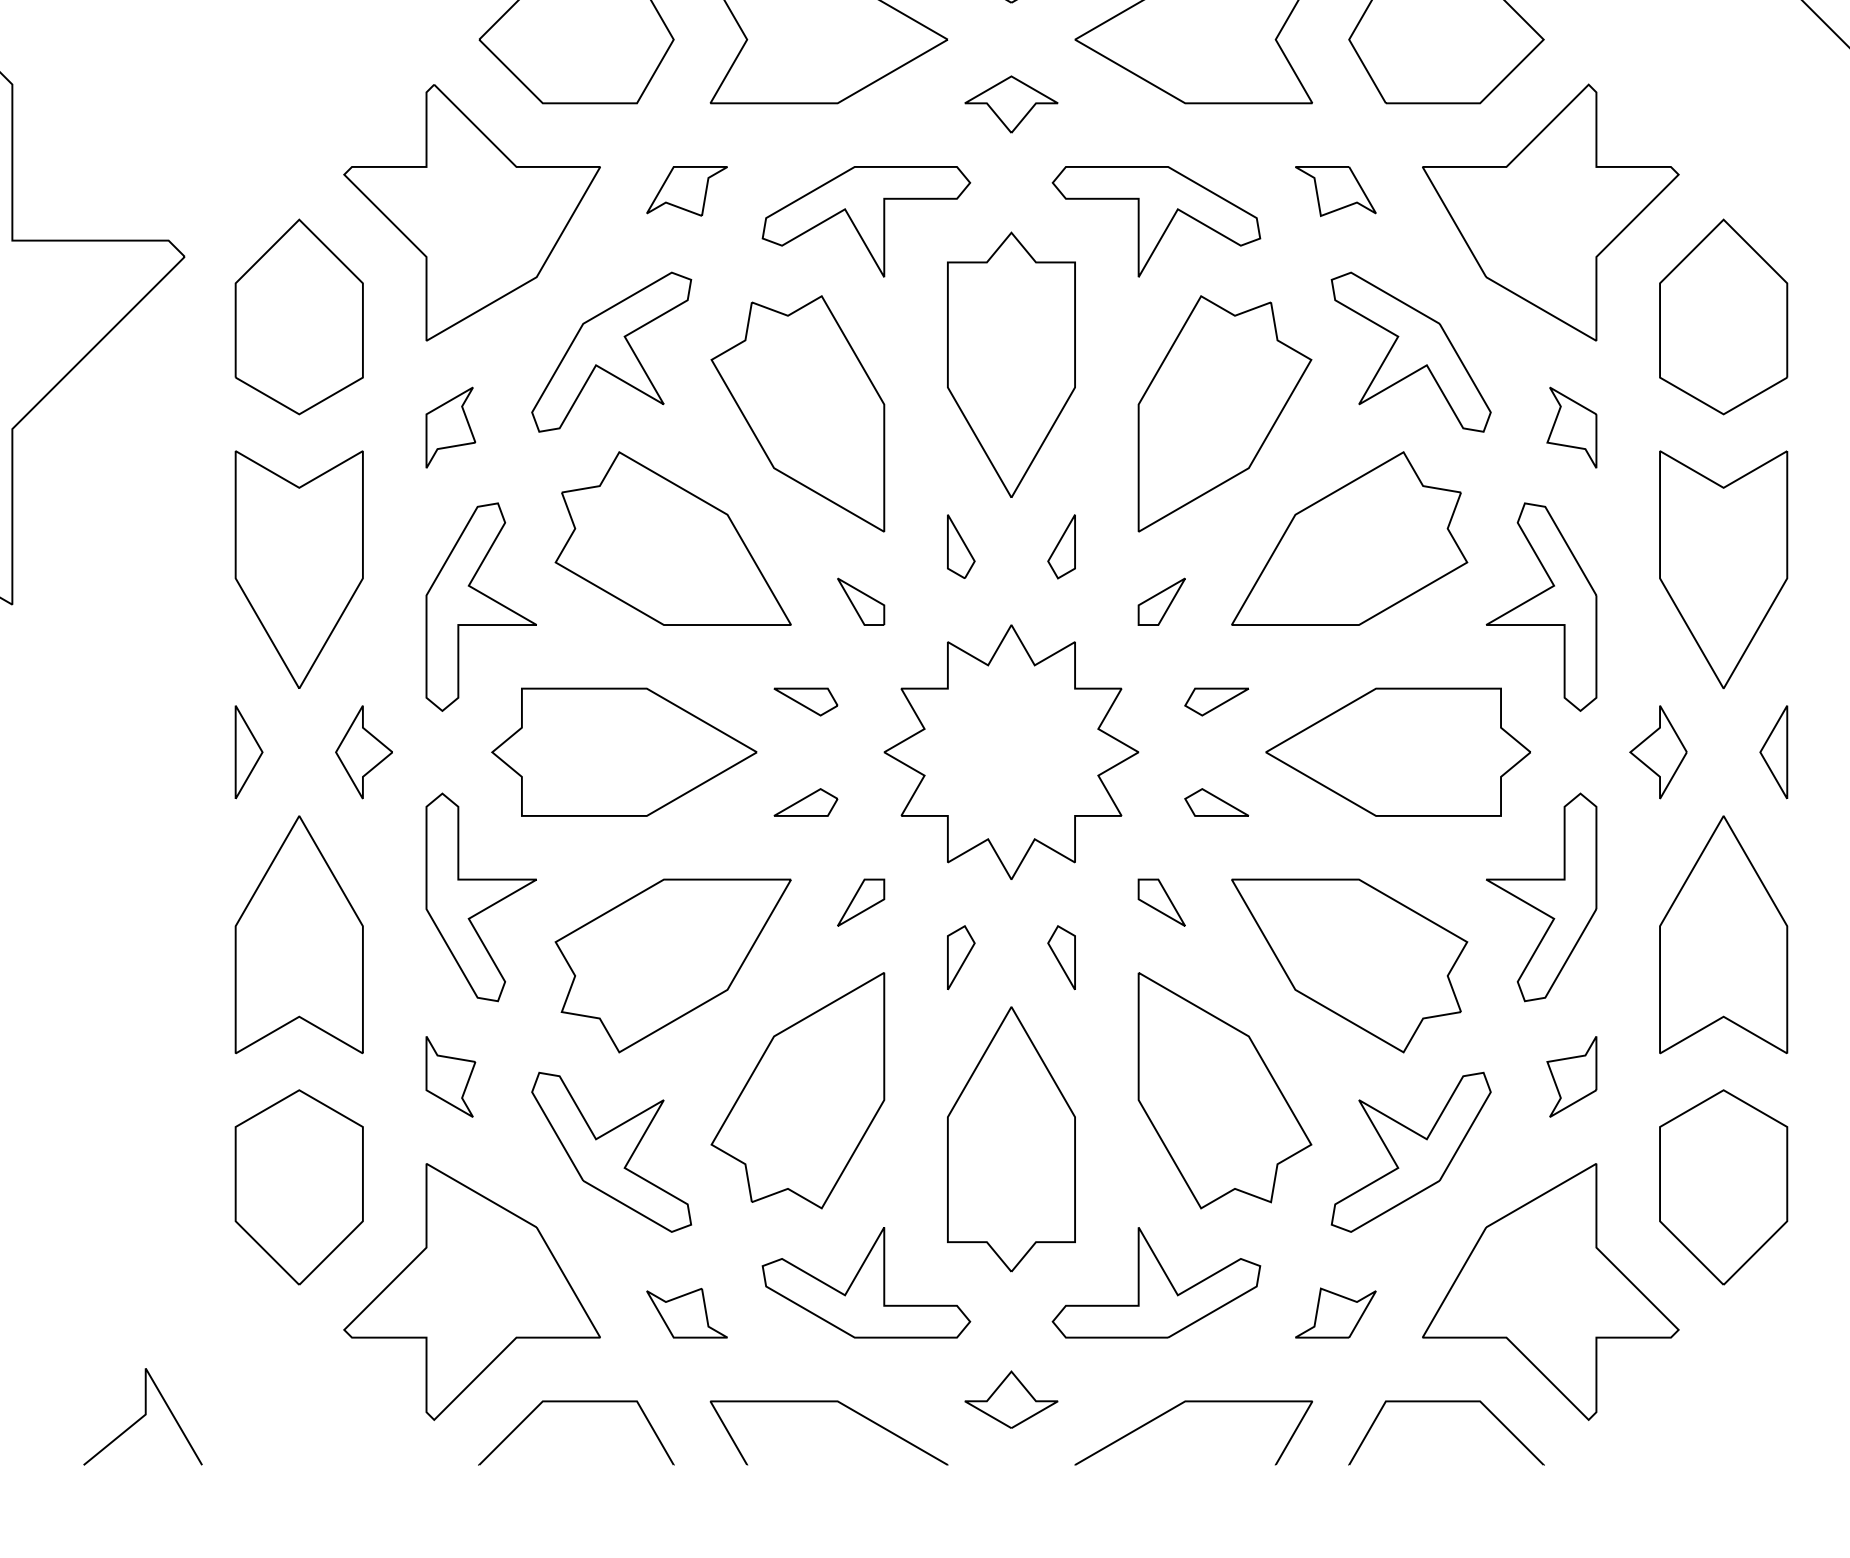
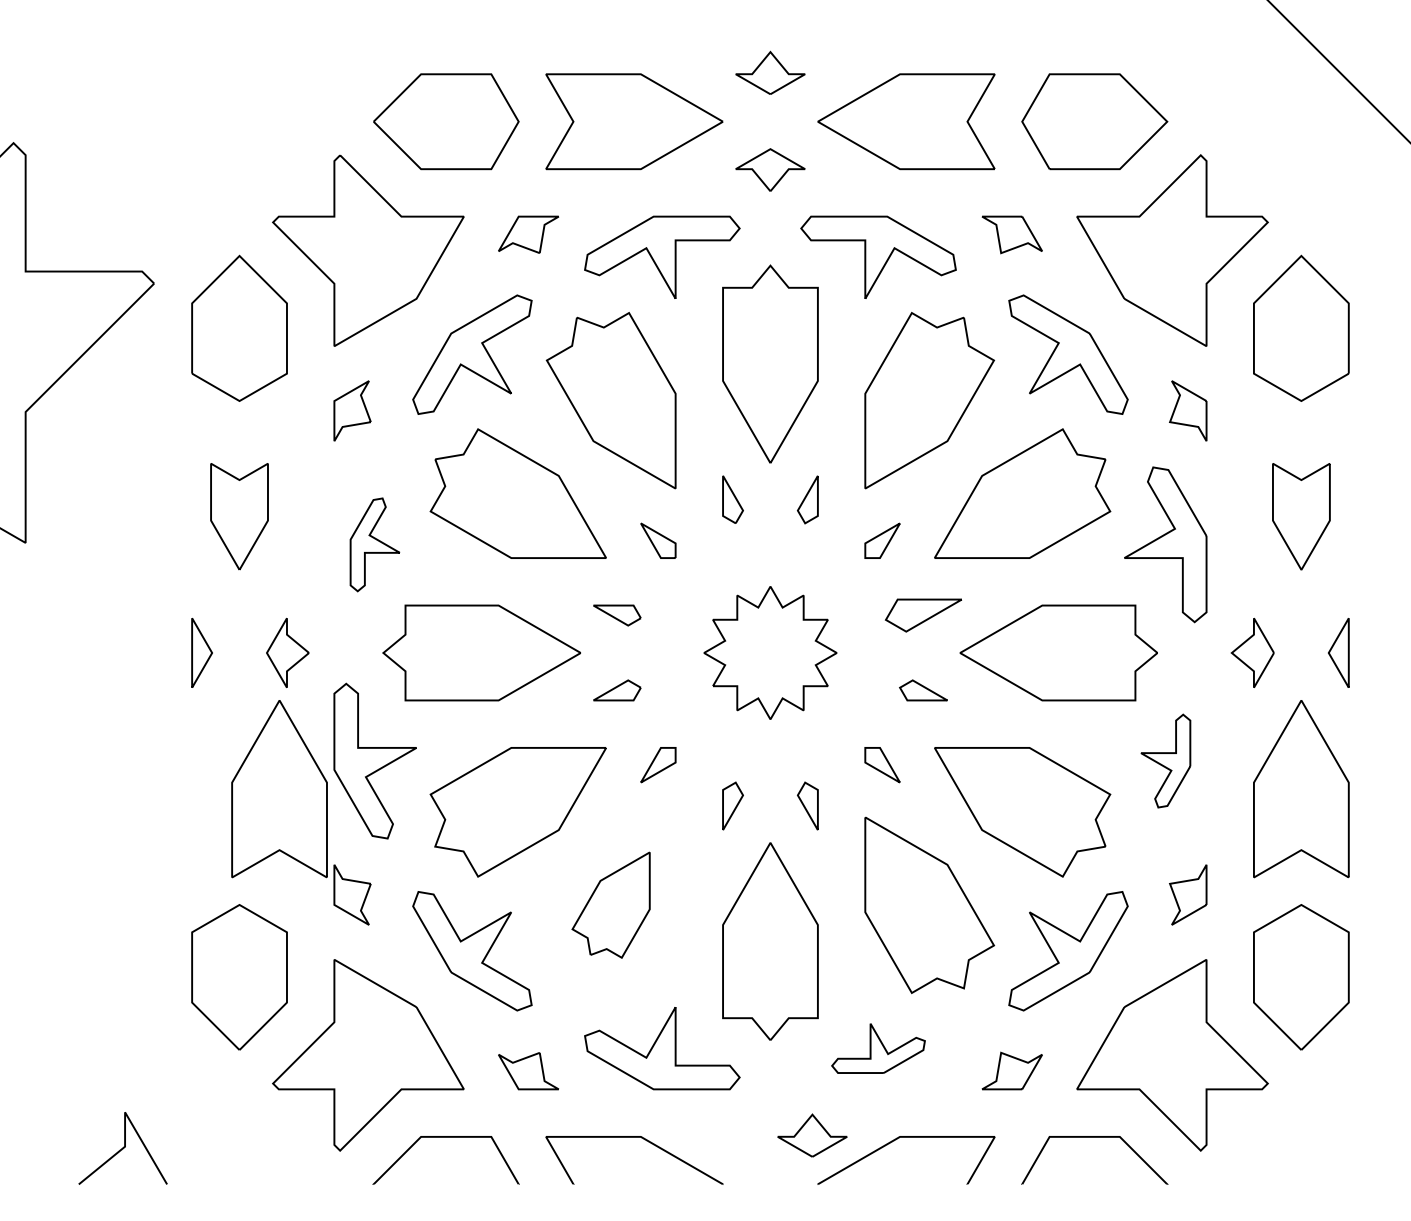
part: (299, 569) -> (239, 516), size x0.6
part: (1723, 569) -> (1301, 516), size x0.6
part: (480, 606) -> (374, 544), size x0.6
part: (1216, 702) -> (923, 615), size x1.6
part: (1011, 751) -> (770, 652), size x0.7
part: (1541, 896) -> (1165, 760), size x0.6
part: (299, 935) -> (279, 789), moved
part: (796, 1089) -> (610, 904), size x0.6
part: (1156, 1282) -> (878, 1048), size x0.6
part: (1011, 1399) -> (812, 1135), moved

